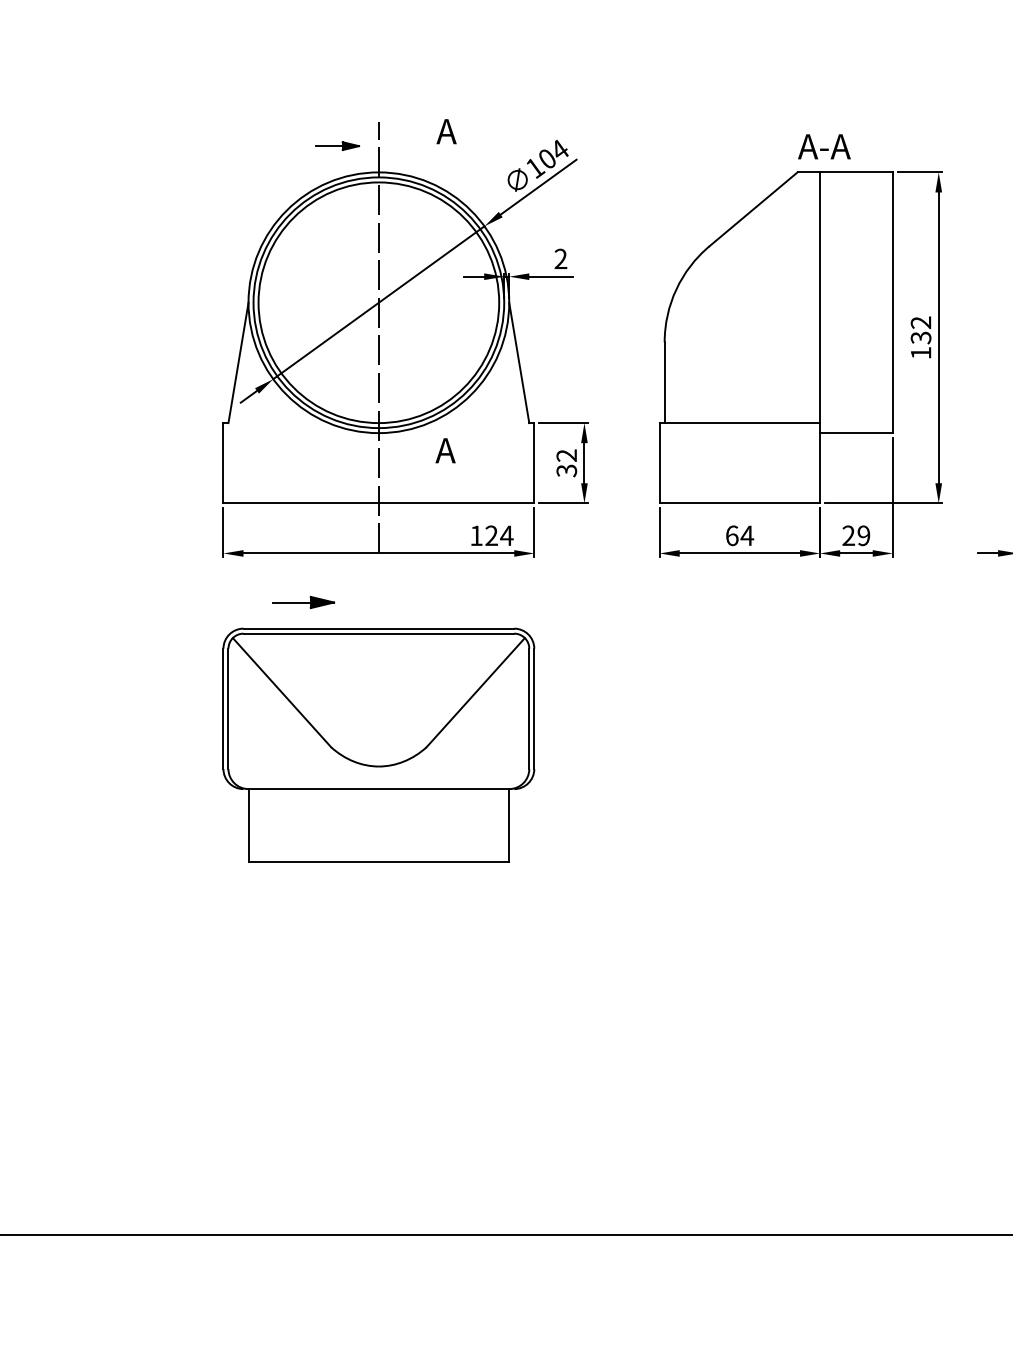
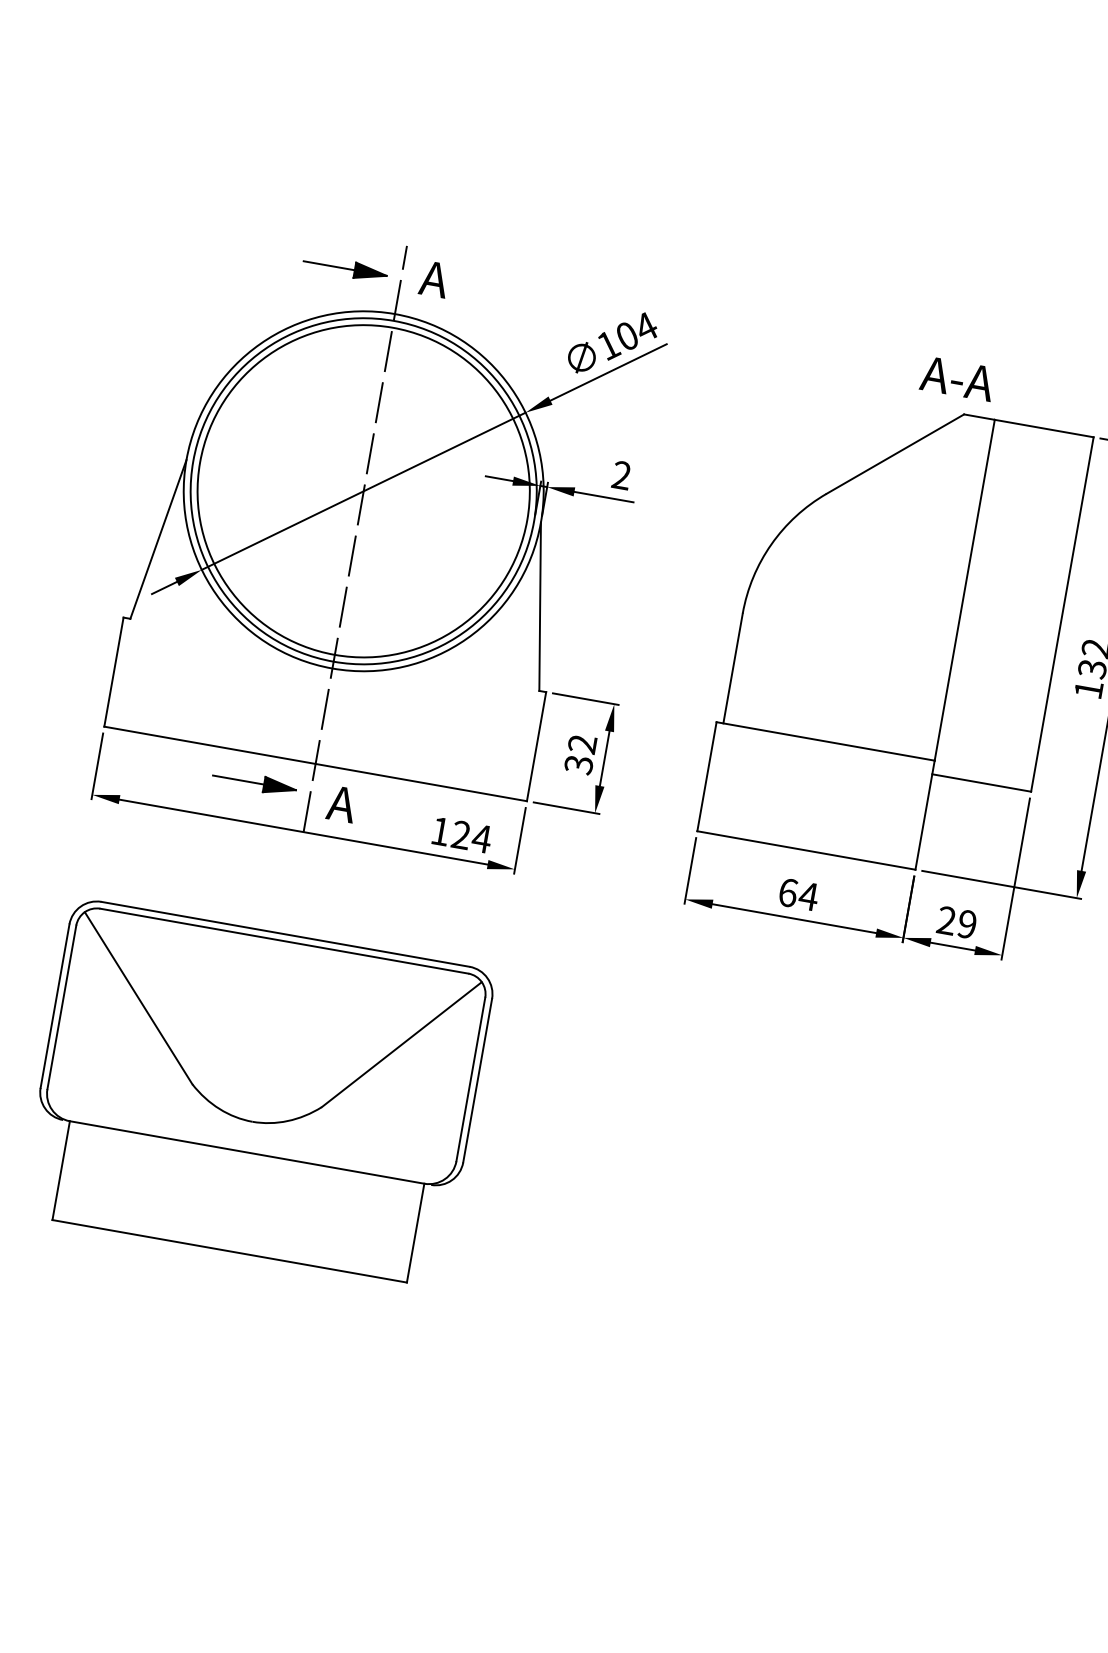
text: (446, 131) -> (434, 279), moved
part: (337, 145) -> (345, 267), size x1.43
text: (824, 146) -> (957, 378), moved
text: (445, 450) -> (341, 803), moved
part: (303, 602) -> (254, 782), moved

